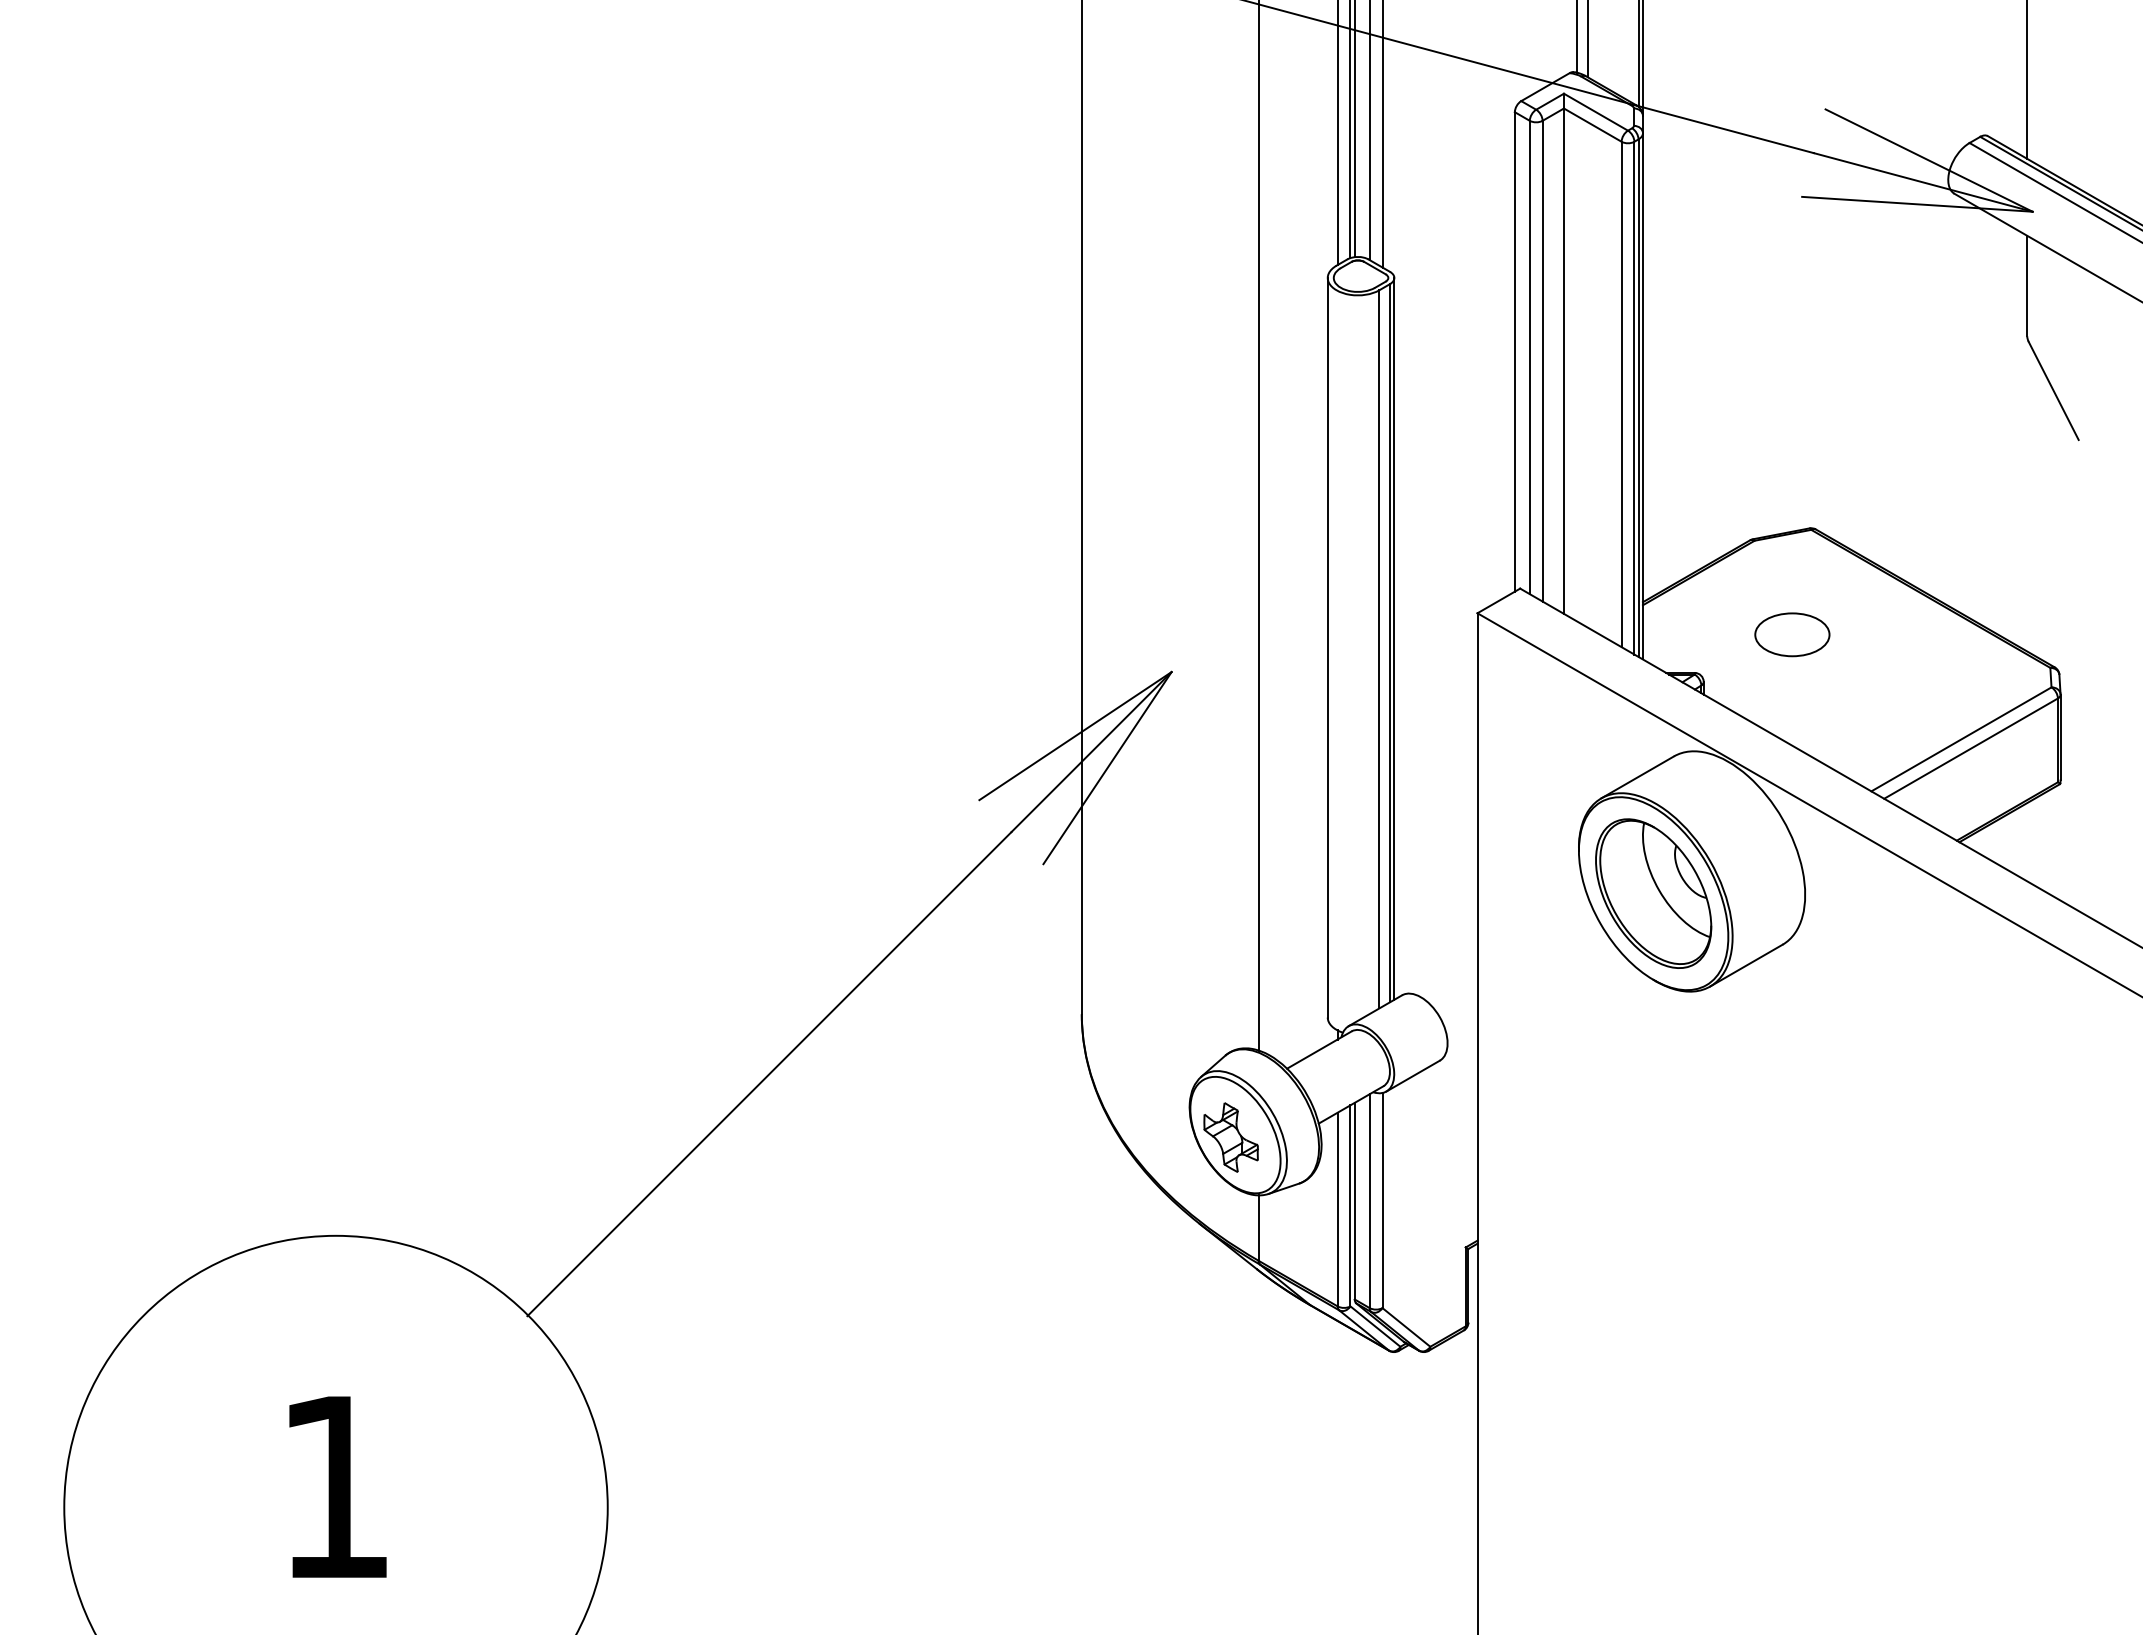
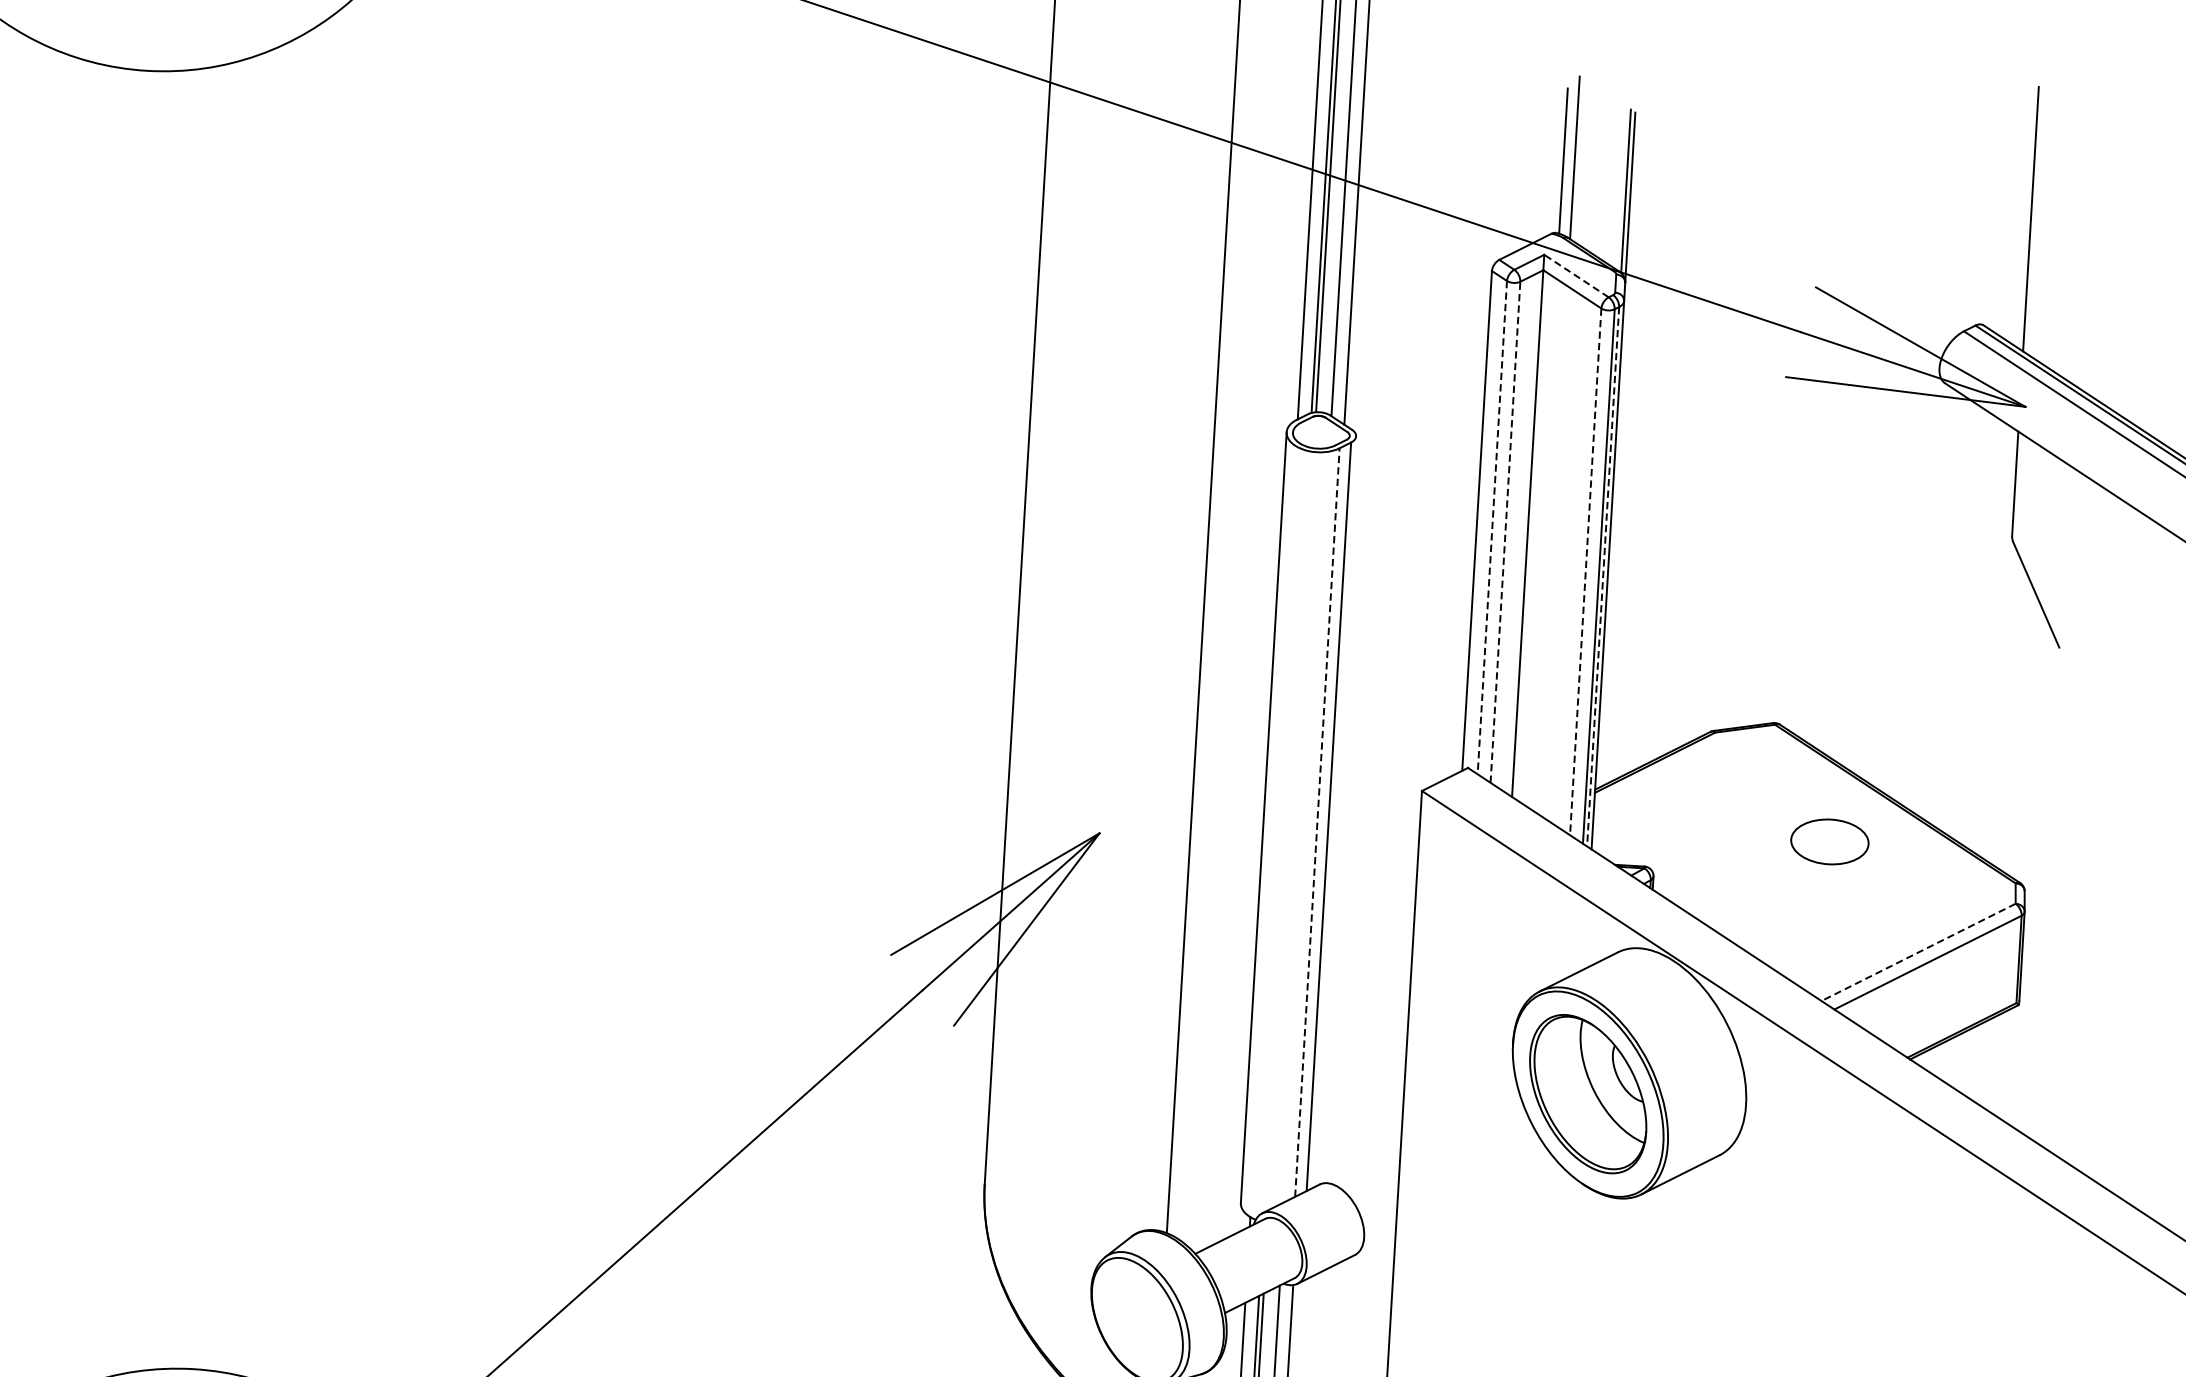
line: (1595, 112) -> (1575, 276), solid -> dashed
line: (1529, 357) -> (1492, 527), solid -> dashed
line: (1542, 360) -> (1505, 531), solid -> dashed
line: (1621, 394) -> (1585, 571), solid -> dashed
line: (1638, 398) -> (1603, 577), solid -> dashed
part: (1792, 634) -> (1830, 841), moved
line: (1394, 638) -> (1333, 812), removed
line: (1379, 648) -> (1317, 821), solid -> dashed
line: (1961, 739) -> (1918, 952), solid -> dashed
part: (1230, 1137) -> (1132, 1322), removed

